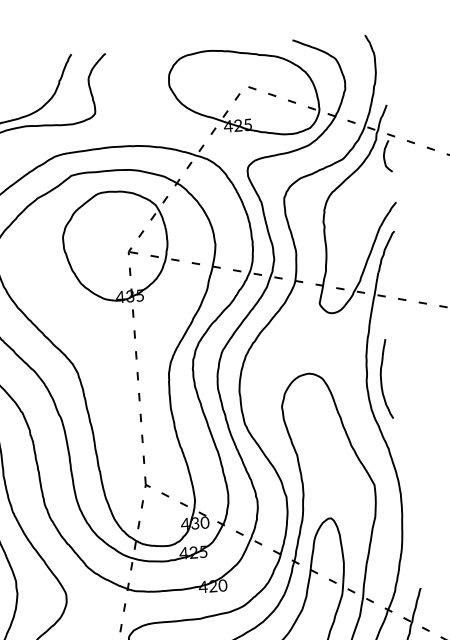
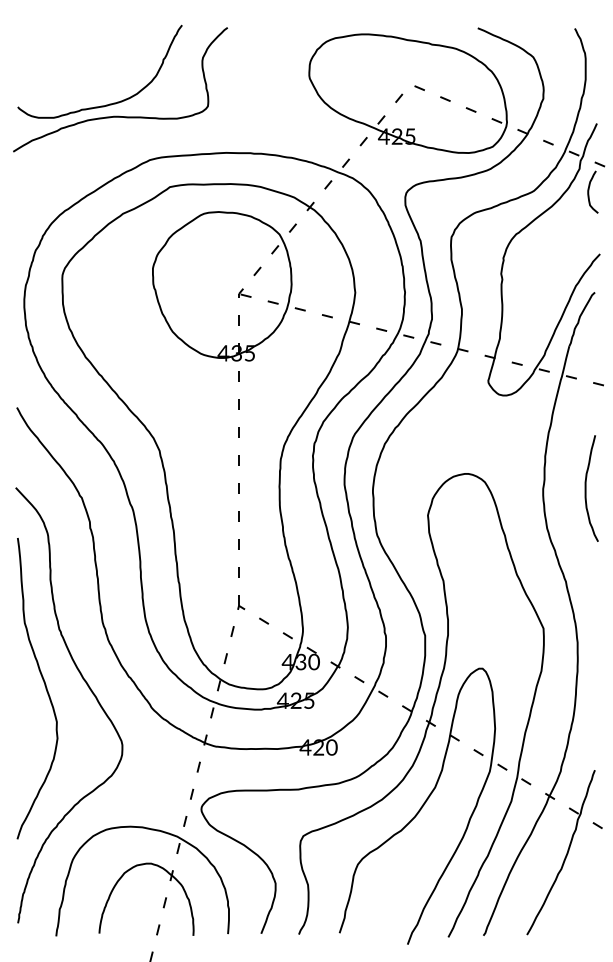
curve: (381, 379) -> (586, 488), moved

